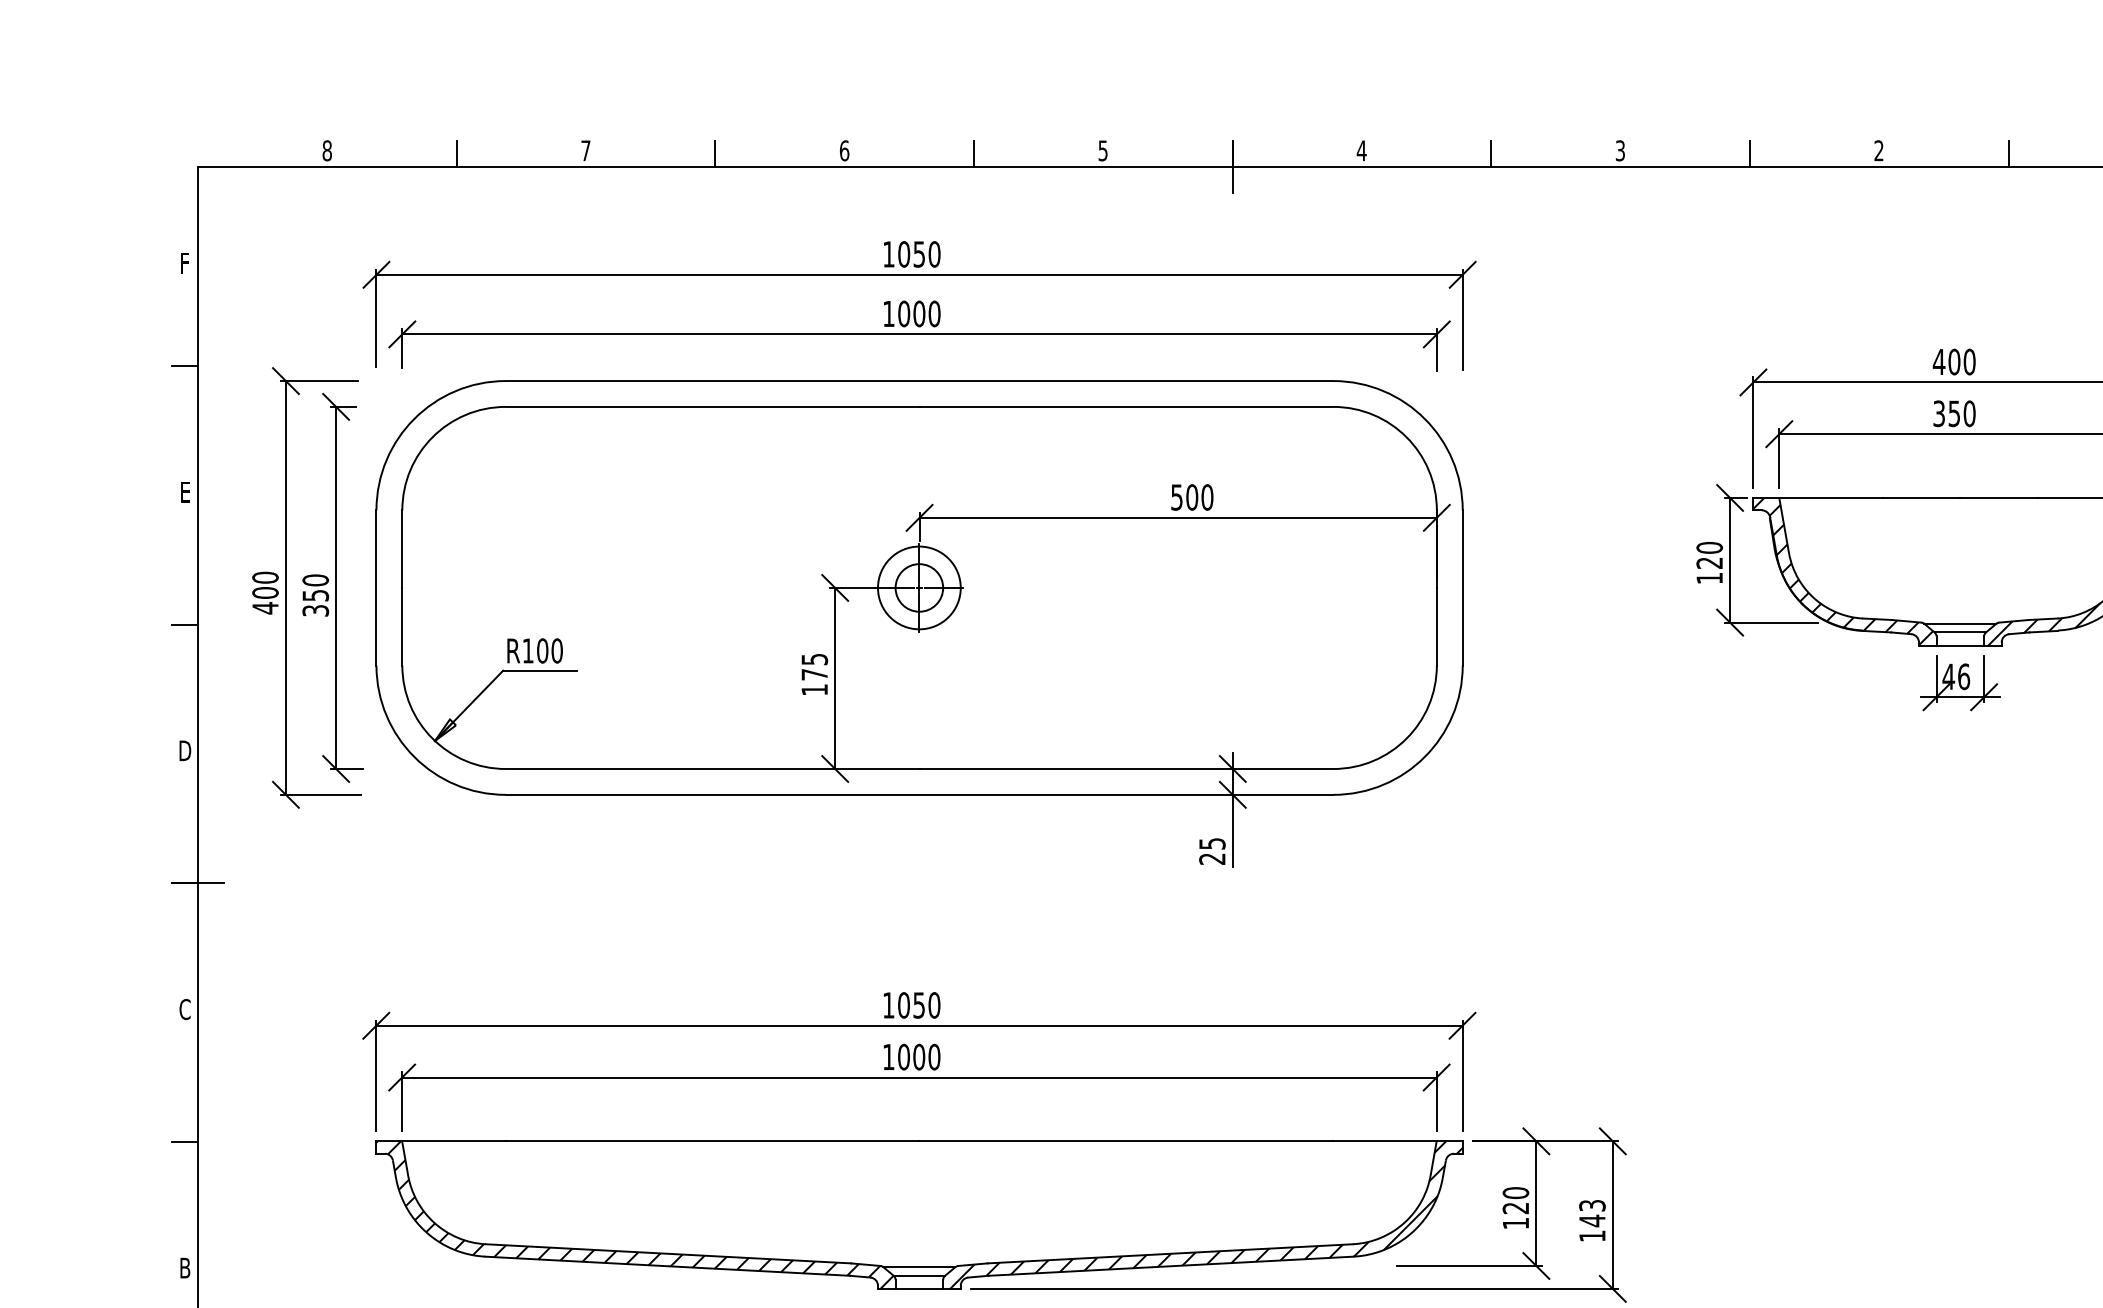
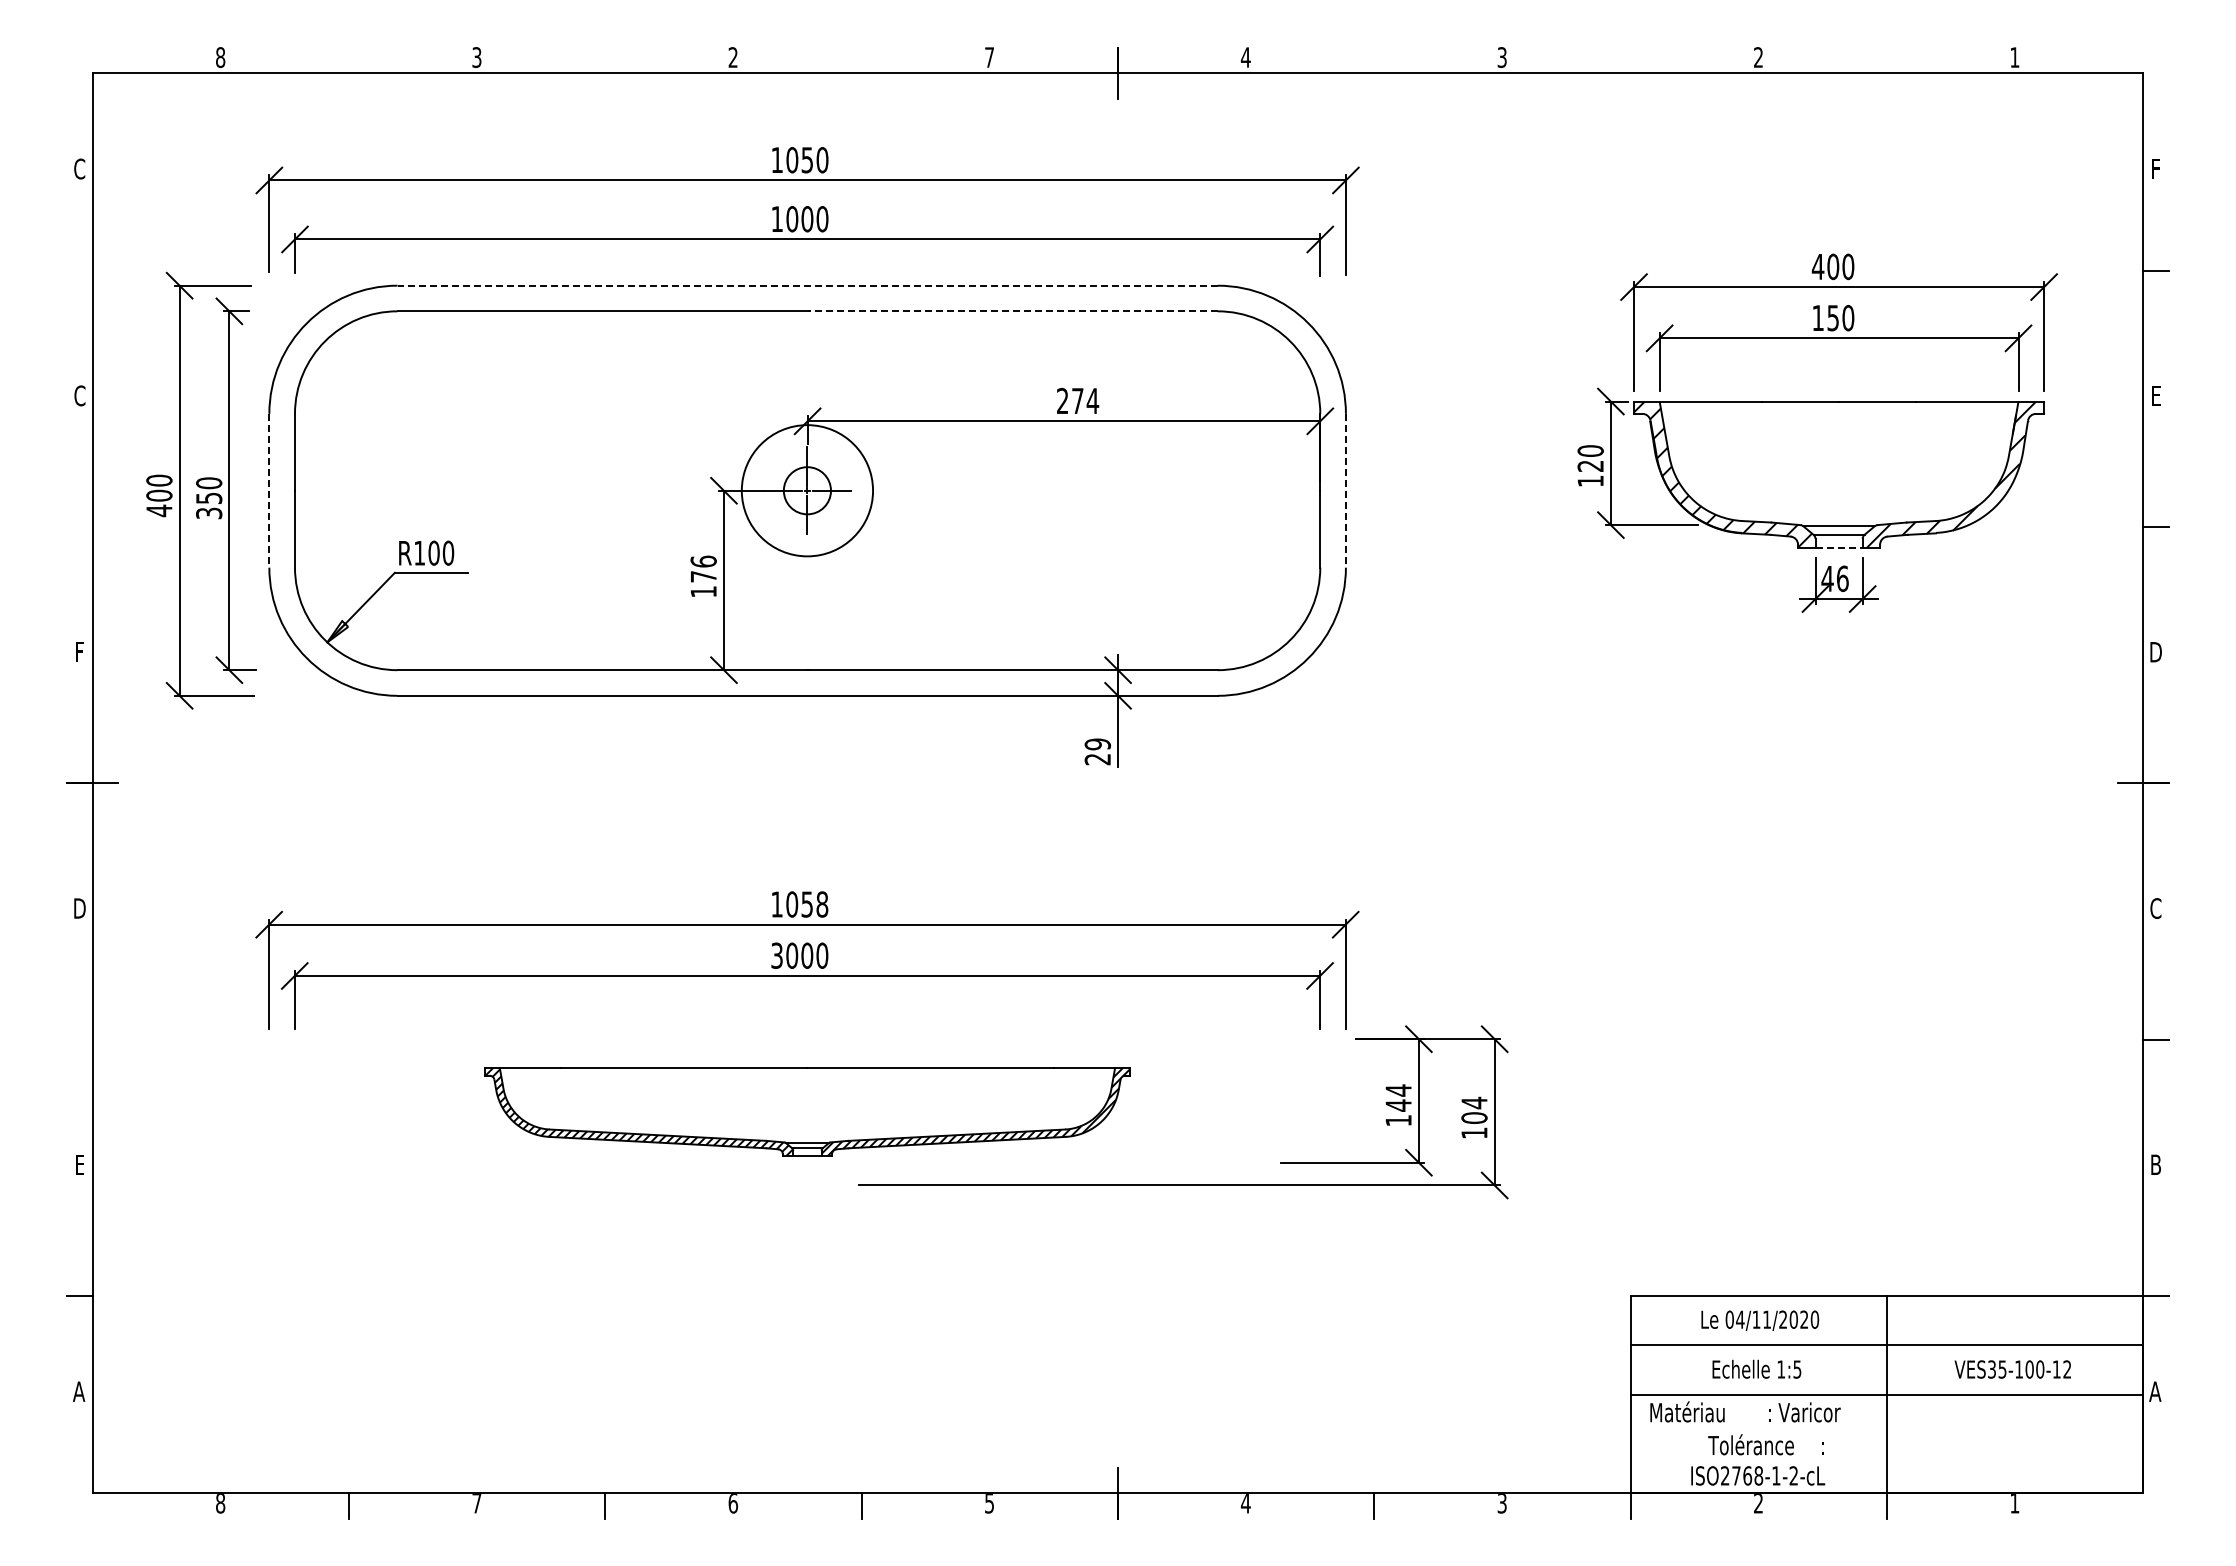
text: (585, 150) -> (476, 57), 7 -> 3
text: (844, 150) -> (733, 57), 6 -> 2
text: (1103, 150) -> (989, 57), 5 -> 7
line: (457, 153) -> (349, 60), removed
line: (715, 153) -> (605, 60), removed
line: (973, 153) -> (861, 60), removed
line: (1491, 153) -> (1374, 60), removed
line: (1749, 153) -> (1630, 60), removed
line: (2008, 153) -> (1886, 60), removed
text: (184, 262) -> (79, 168), F -> C
line: (184, 365) -> (79, 270), removed
line: (919, 380) -> (807, 285), solid -> dashed
line: (1126, 407) -> (1012, 311), solid -> dashed
text: (1938, 413) -> (1817, 317), 350 -> 150
text: (184, 491) -> (79, 395), E -> C
text: (1192, 496) -> (1078, 400), 500 -> 274
line: (376, 587) -> (269, 490), solid -> dashed
circle: (919, 587) -> (807, 490), size x1.6
line: (1462, 587) -> (1345, 490), solid -> dashed
line: (184, 625) -> (79, 527), removed
line: (1960, 645) -> (1839, 547), solid -> dashed
text: (814, 659) -> (703, 561), 175 -> 176
text: (184, 751) -> (79, 652), D -> F
text: (1212, 843) -> (1097, 744), 25 -> 29
text: (934, 1005) -> (822, 904), 1050 -> 1058
text: (184, 1009) -> (79, 908), C -> D
text: (888, 1056) -> (776, 955), 1000 -> 3000
line: (184, 1141) -> (79, 1039), removed
text: (1515, 1200) -> (1398, 1097), 120 -> 144
text: (1592, 1213) -> (1474, 1110), 143 -> 104
part: (919, 1214) -> (807, 1111), size x0.6
text: (184, 1267) -> (79, 1164), B -> E

